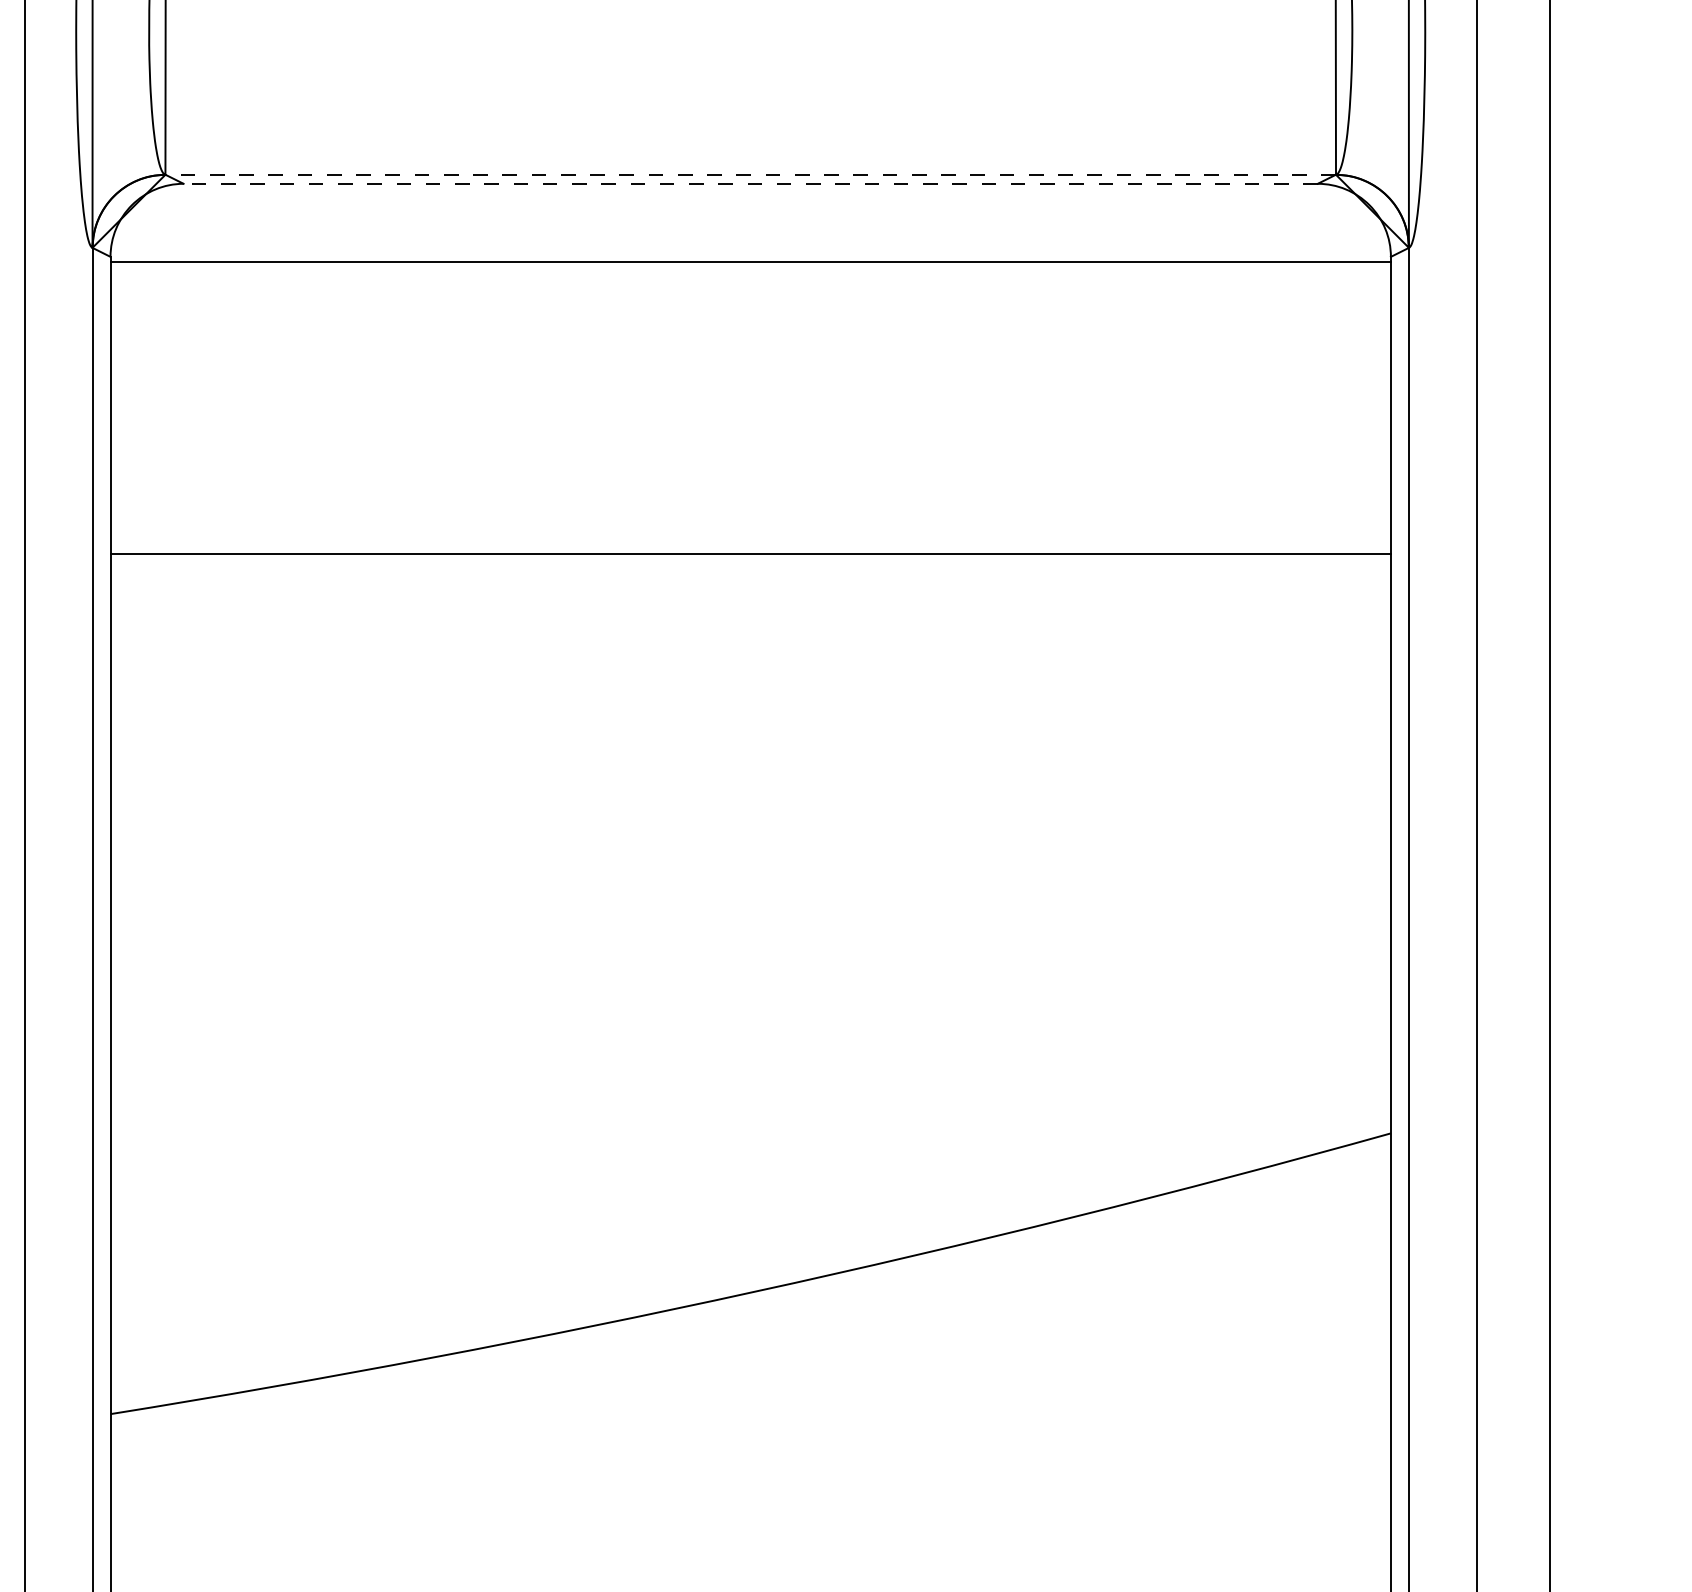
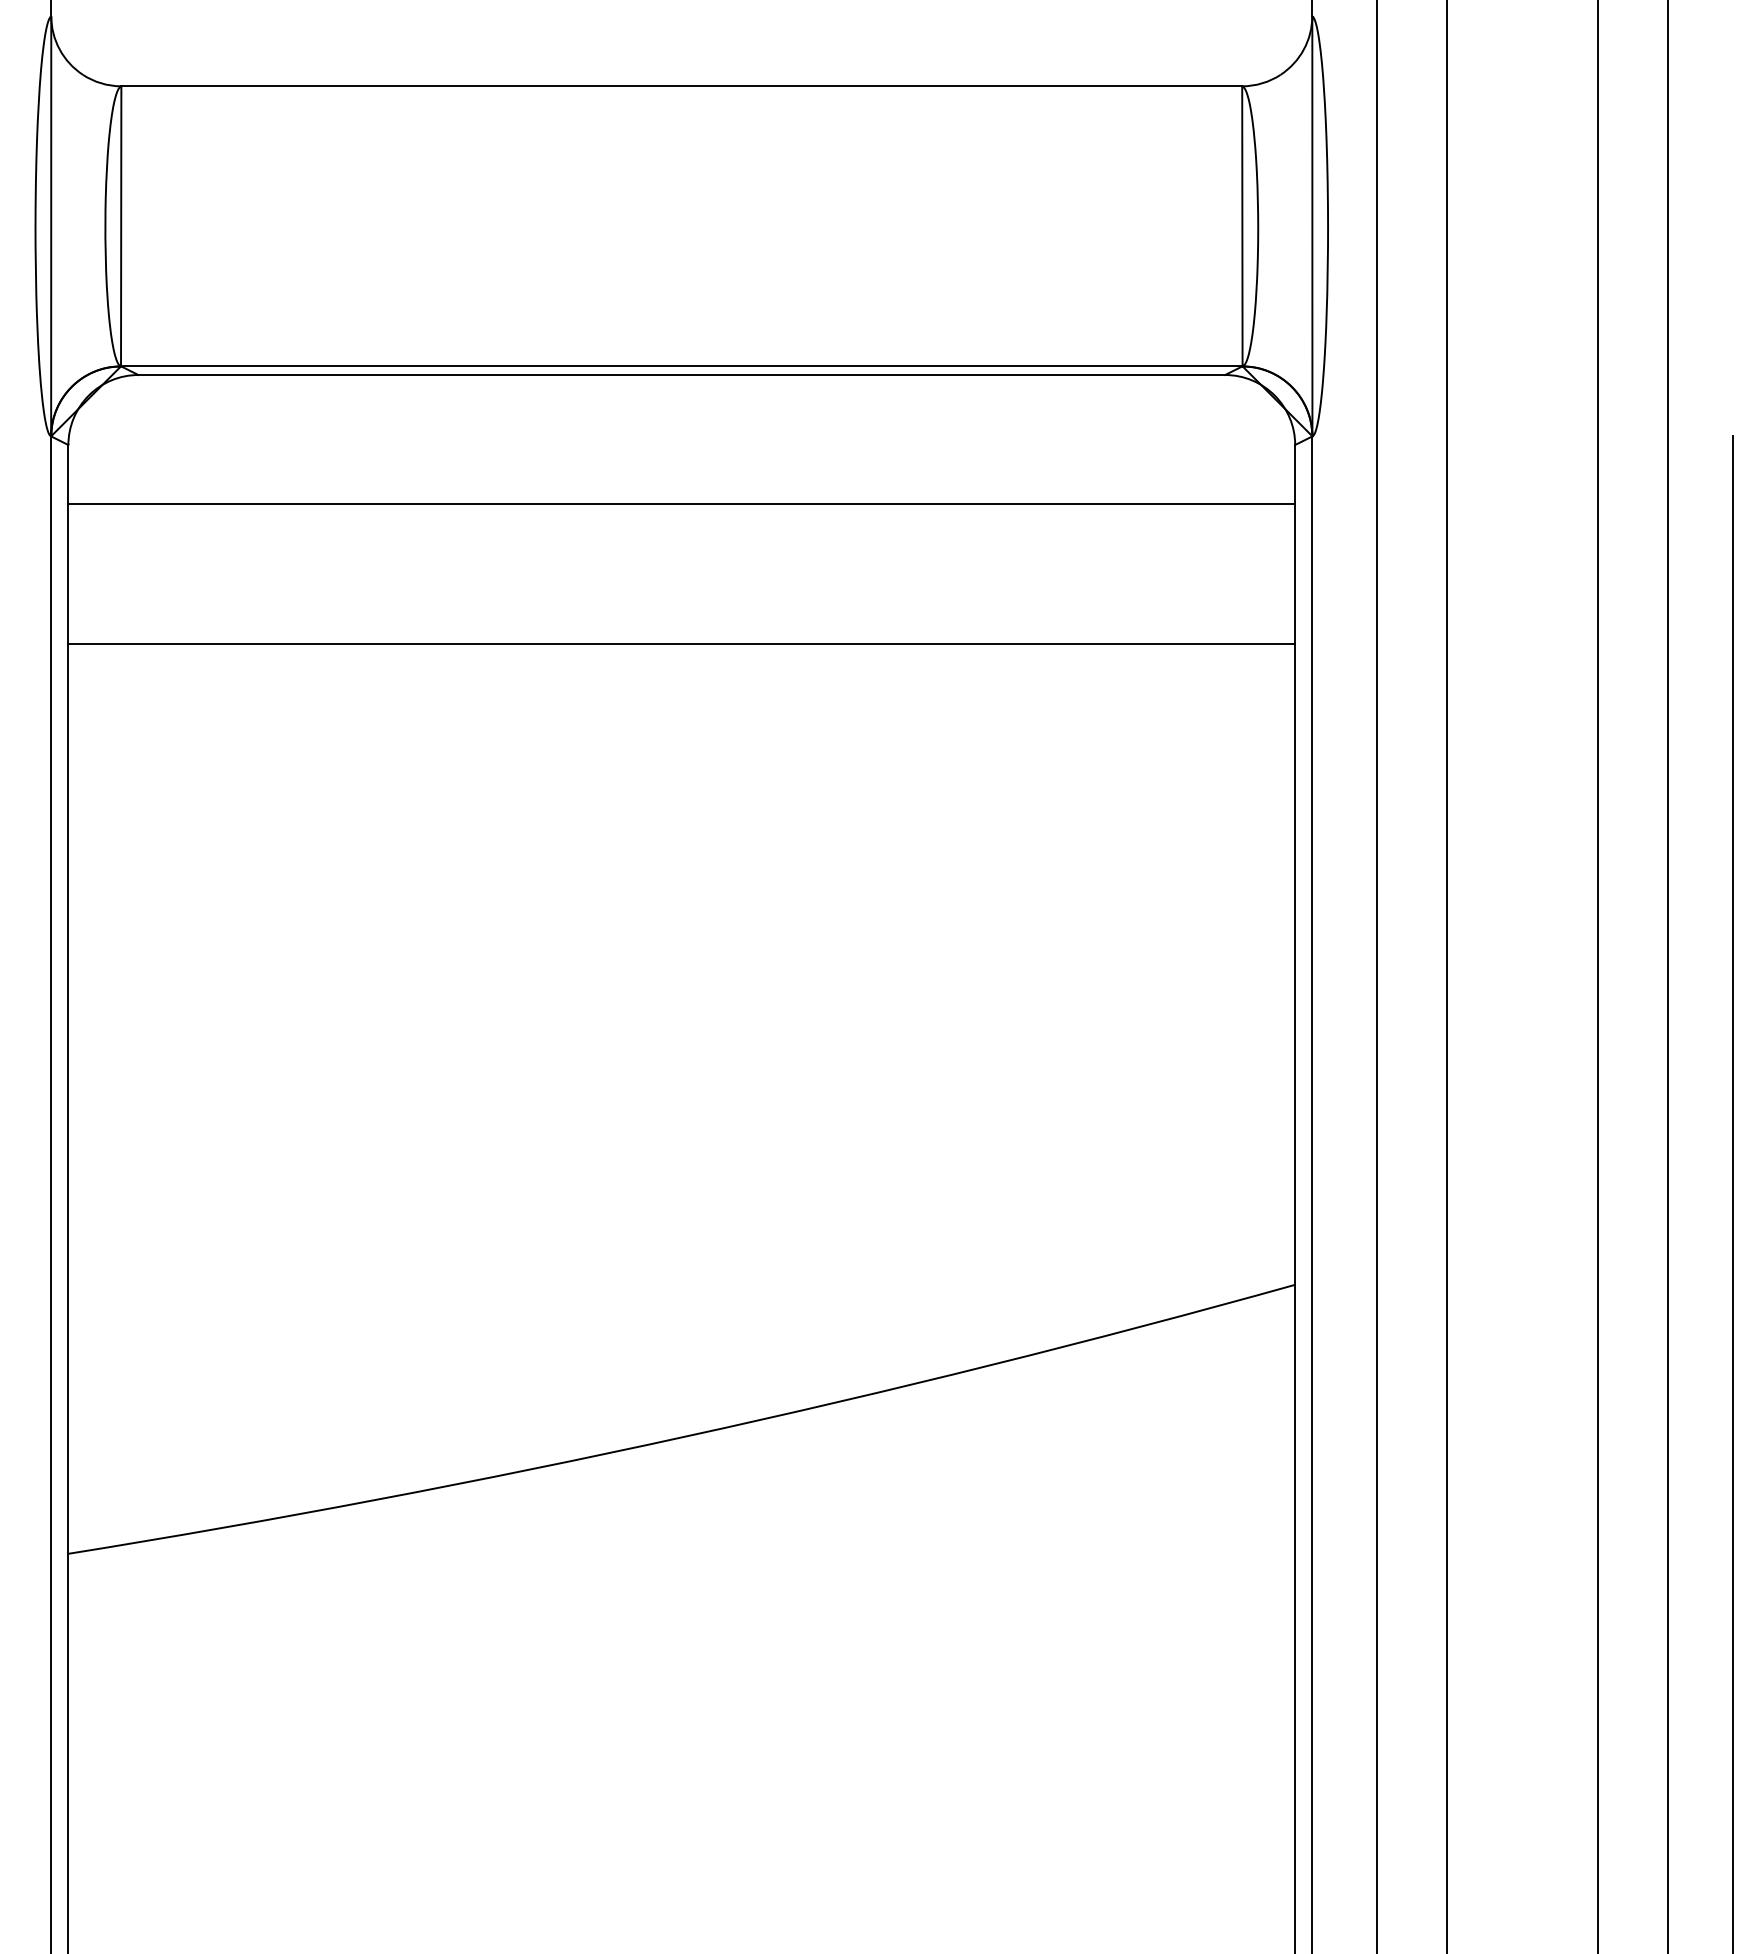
line: (750, 174) -> (681, 366), dashed -> solid
line: (750, 184) -> (681, 375), dashed -> solid
line: (750, 262) -> (681, 504), moved
line: (750, 553) -> (681, 644), moved

